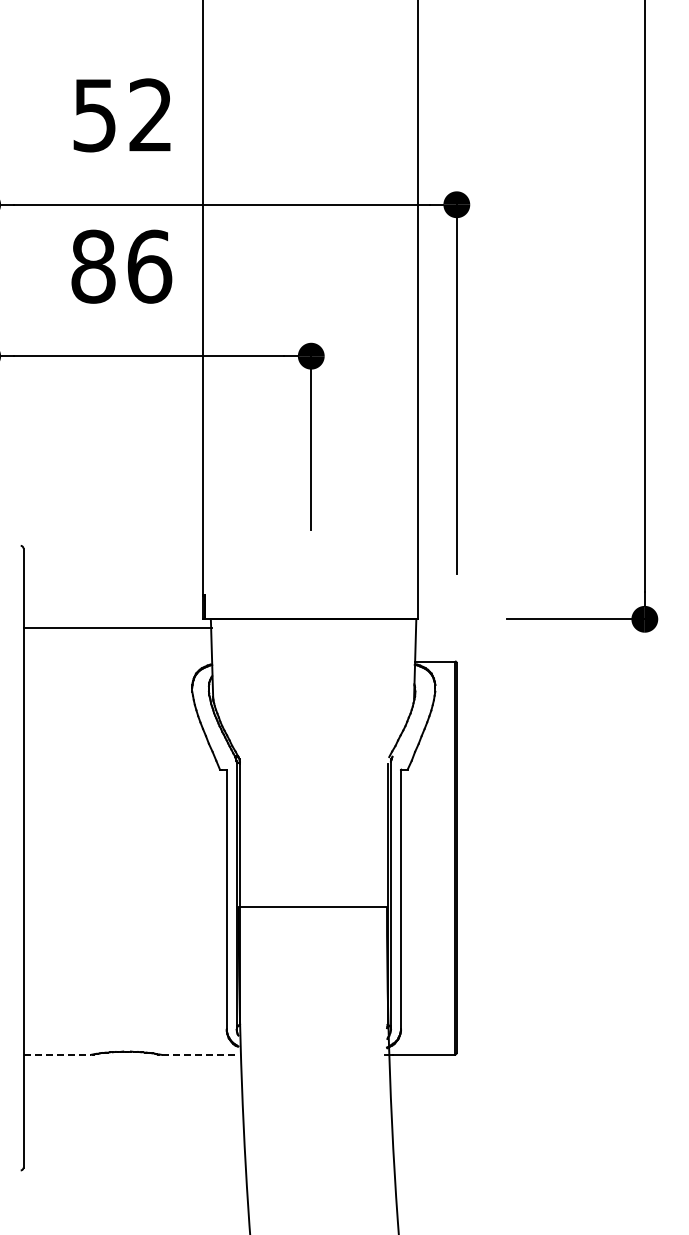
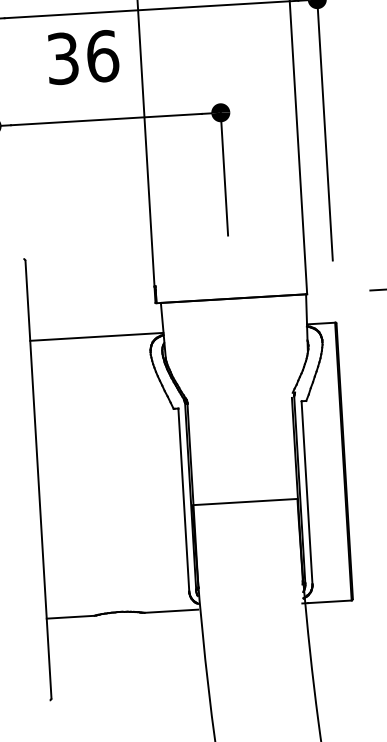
text: (93, 266) -> (63, 58), 86 -> 36
line: (117, 627) -> (96, 336), moved
line: (57, 1054) -> (70, 616), dashed -> solid
line: (199, 1054) -> (171, 611), dashed -> solid

